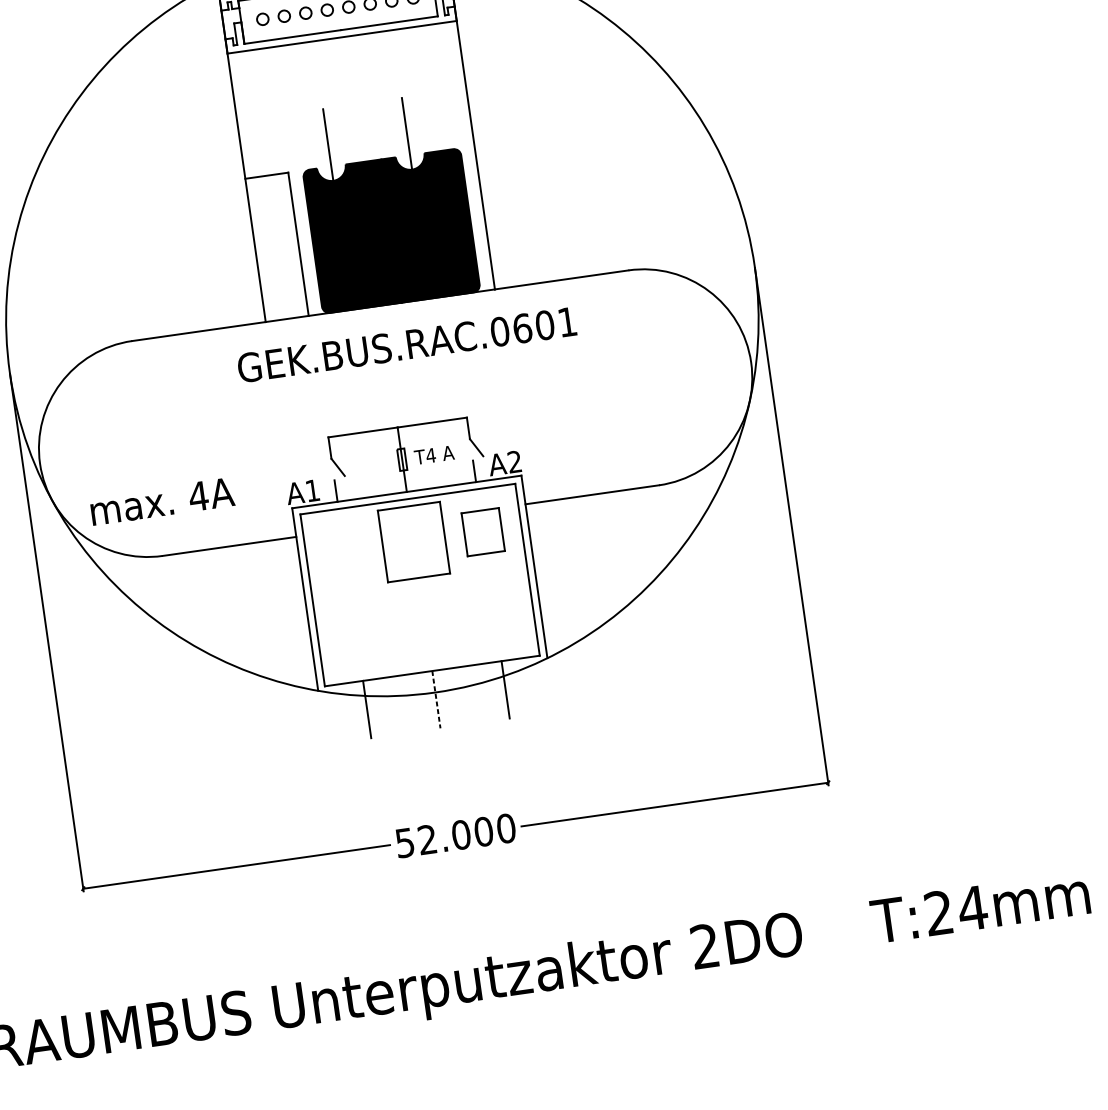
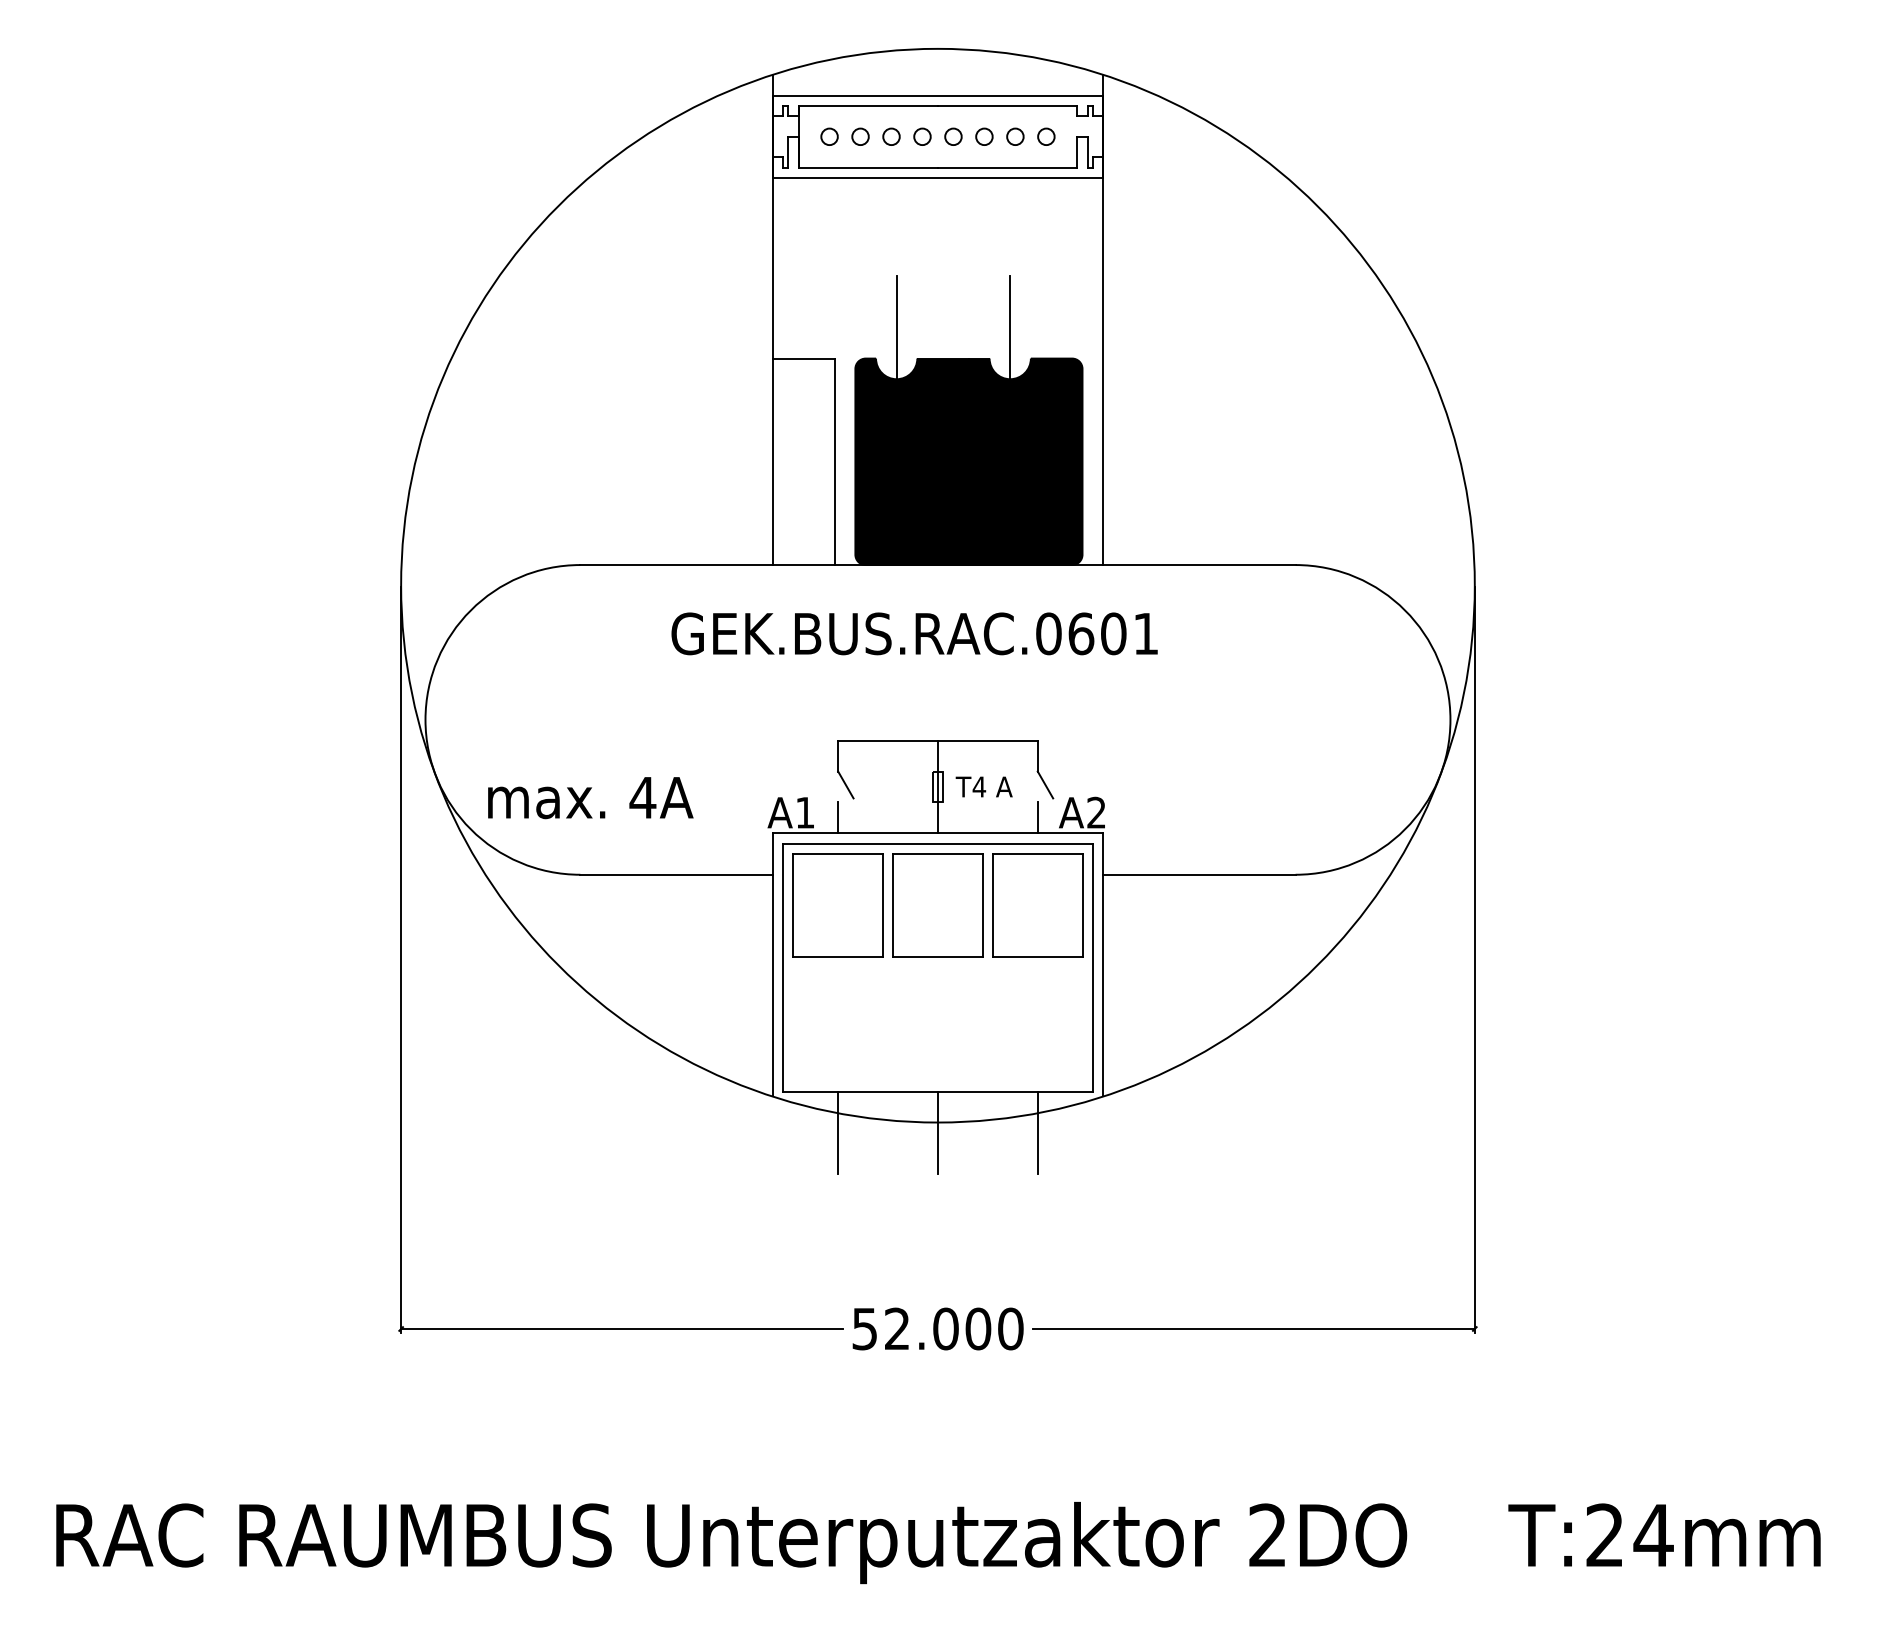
text: (406, 344) -> (914, 633), moved
part: (483, 532) -> (1037, 905), size x1.67
part: (344, 551) -> (837, 905), added
line: (436, 700) -> (937, 1133), dashed -> solid

